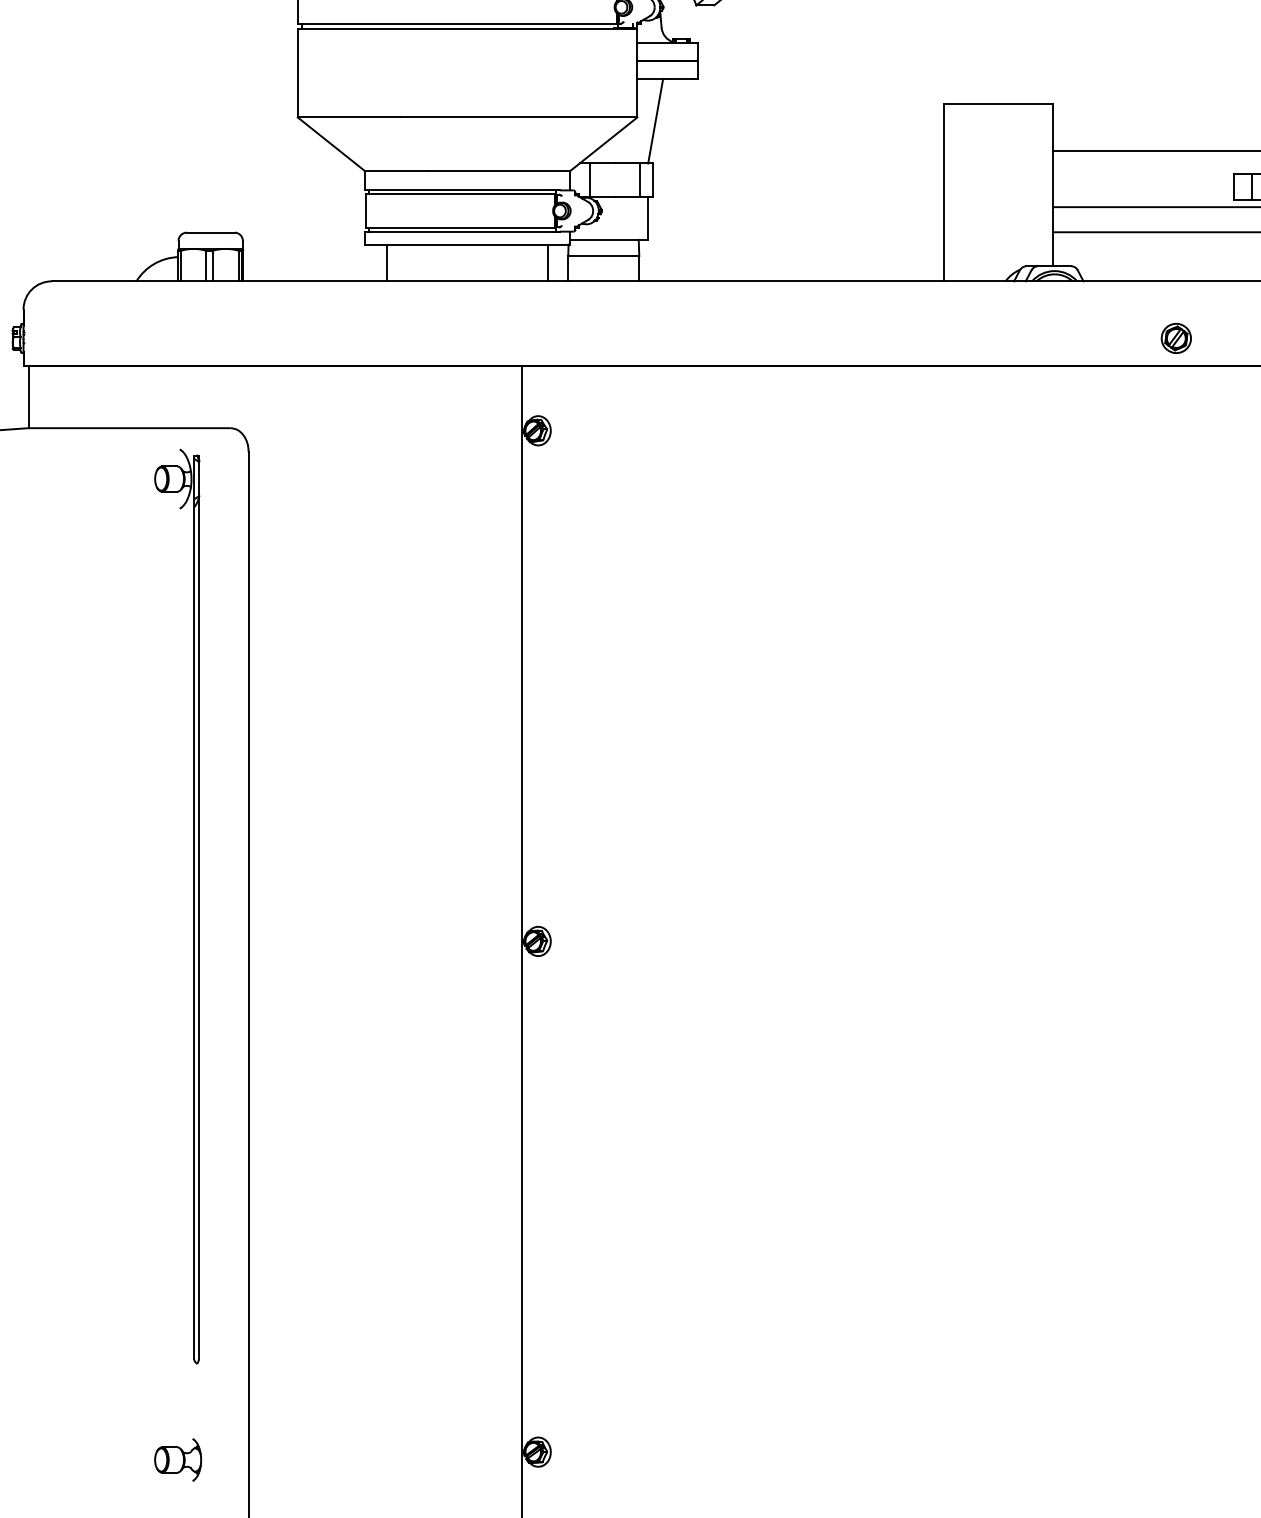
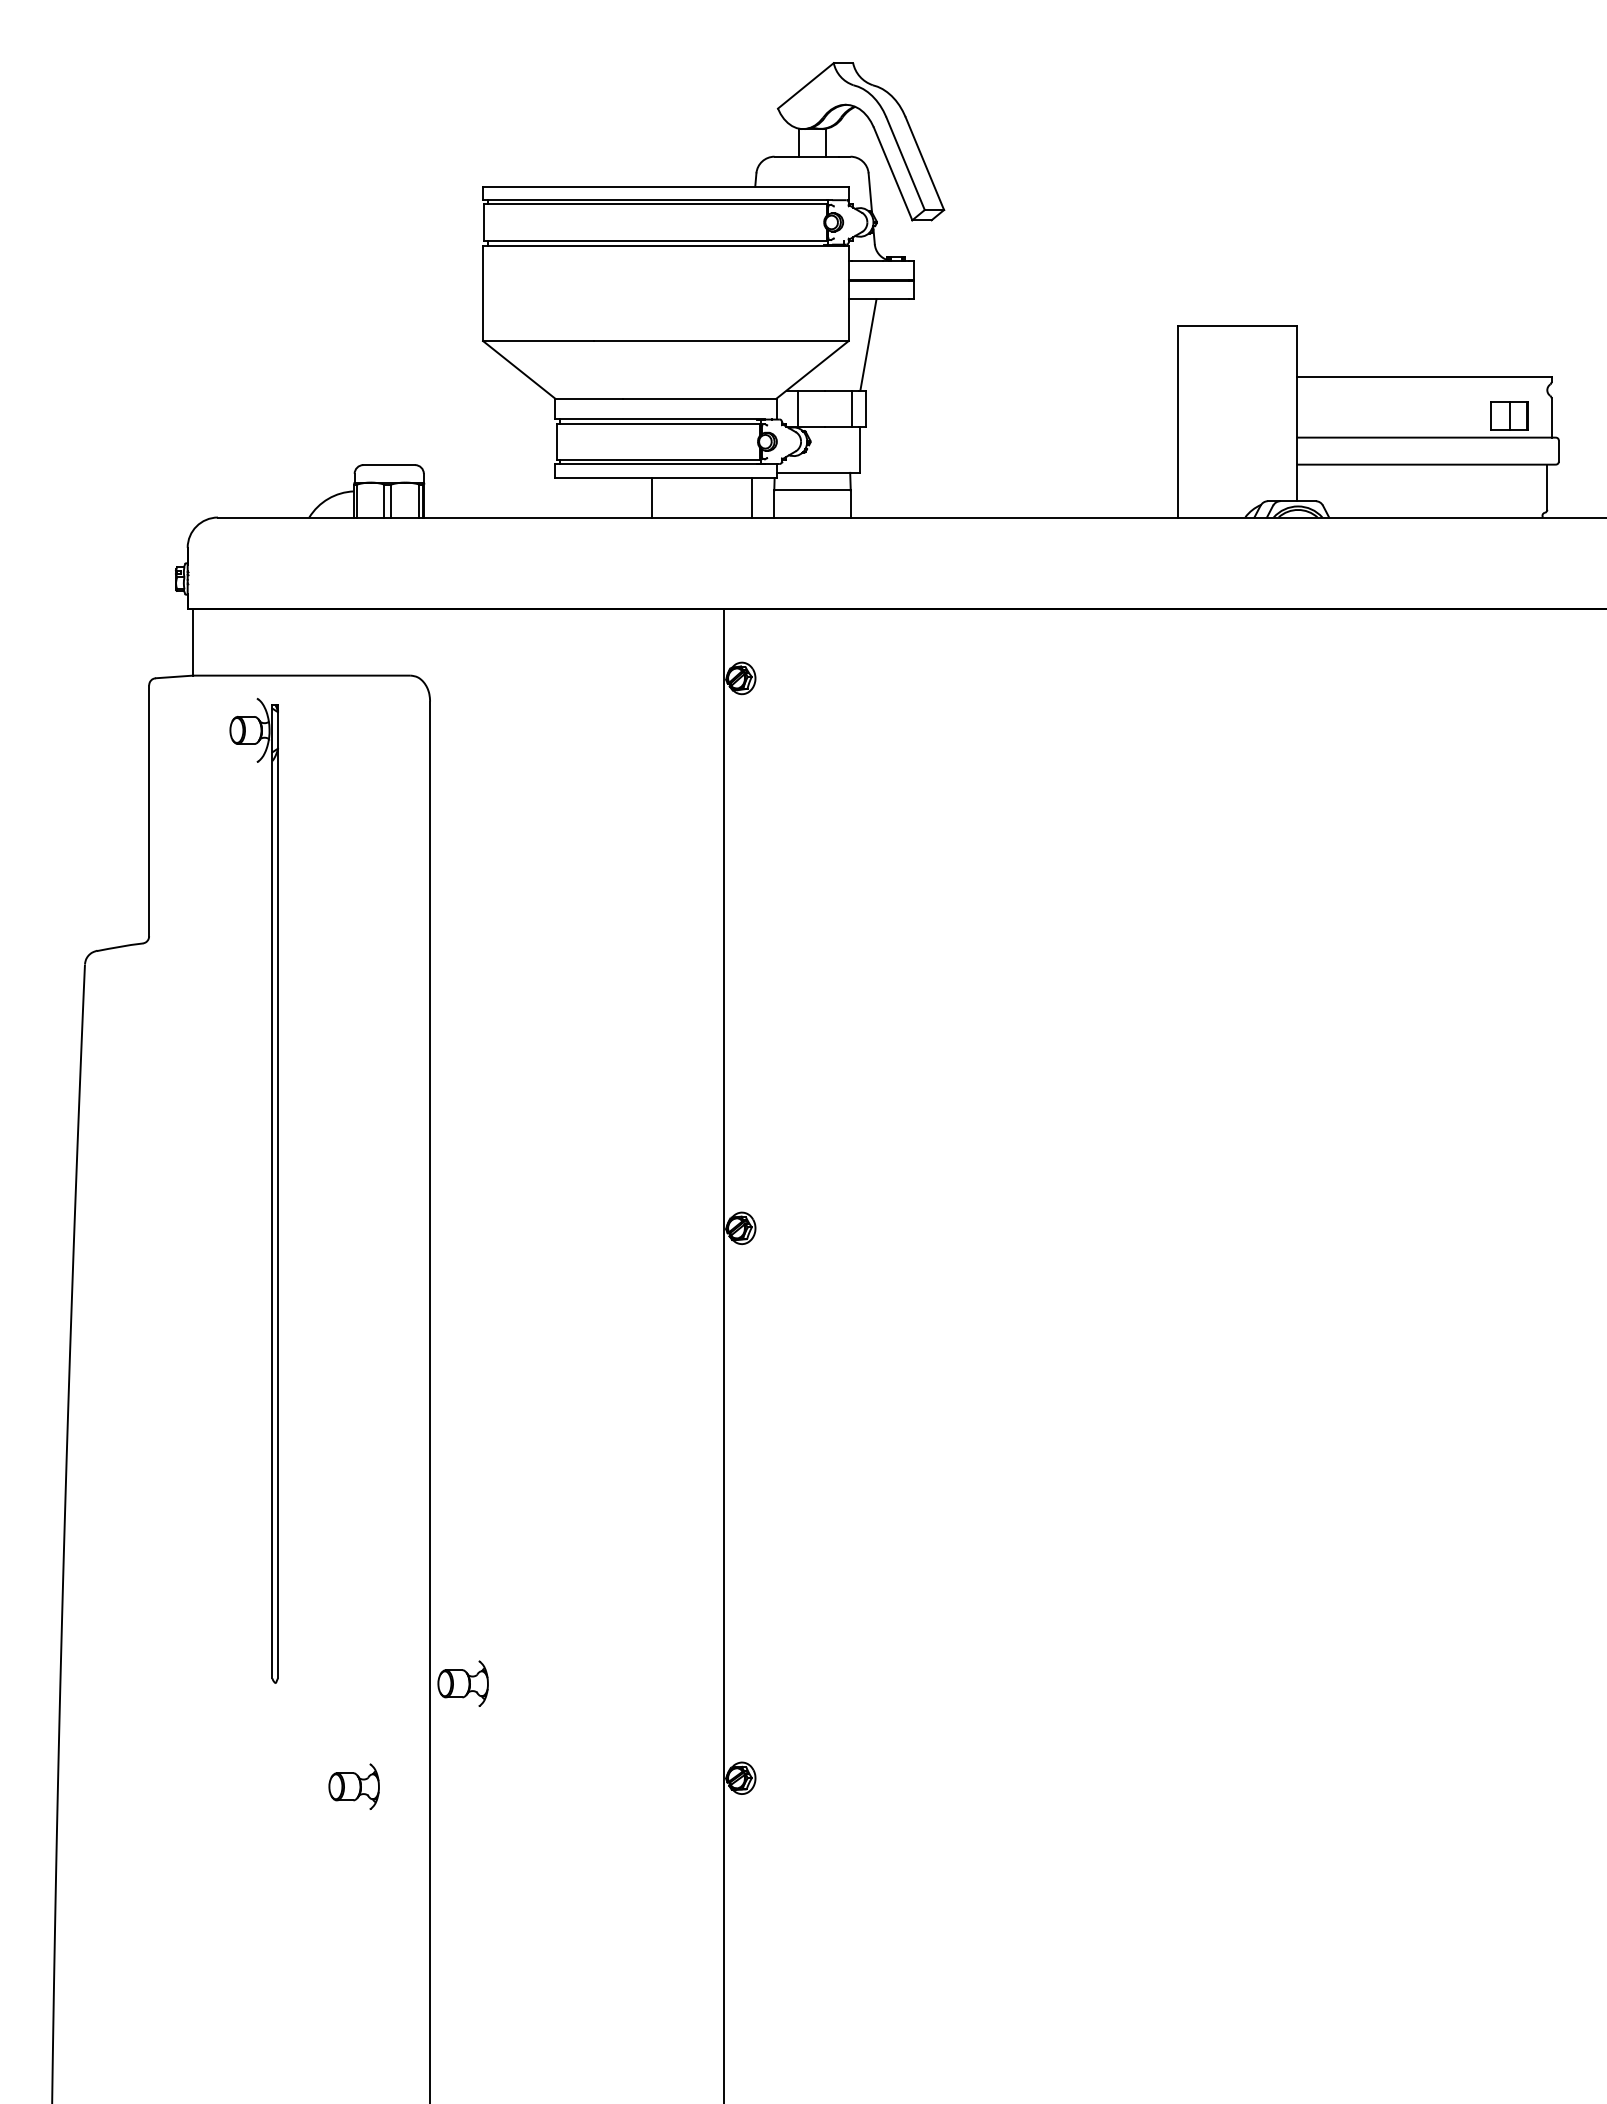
line: (387, 262) -> (652, 497), moved
part: (1175, 337) -> (1428, 578), removed
part: (193, 906) -> (271, 1190), moved
part: (278, 1364) -> (462, 1683), added

